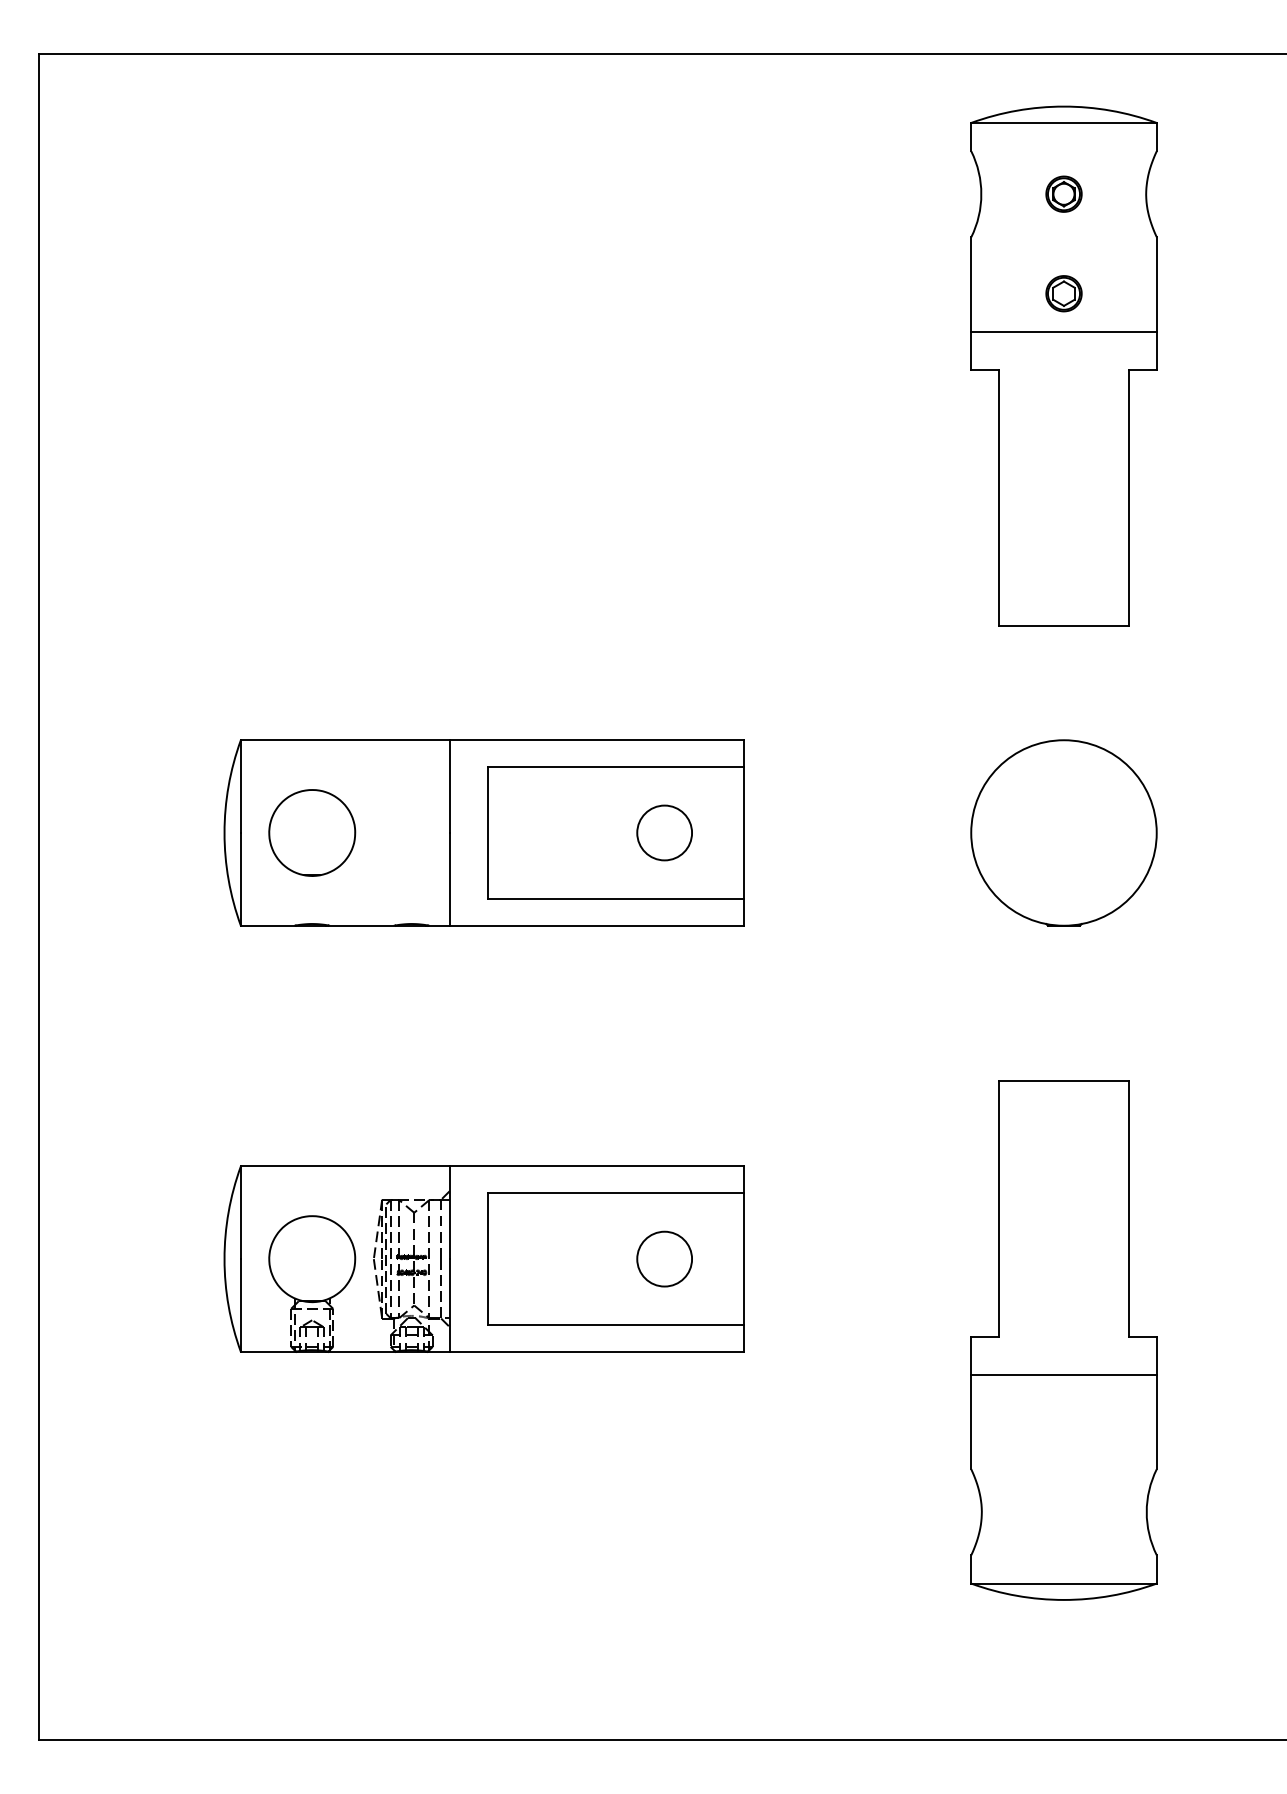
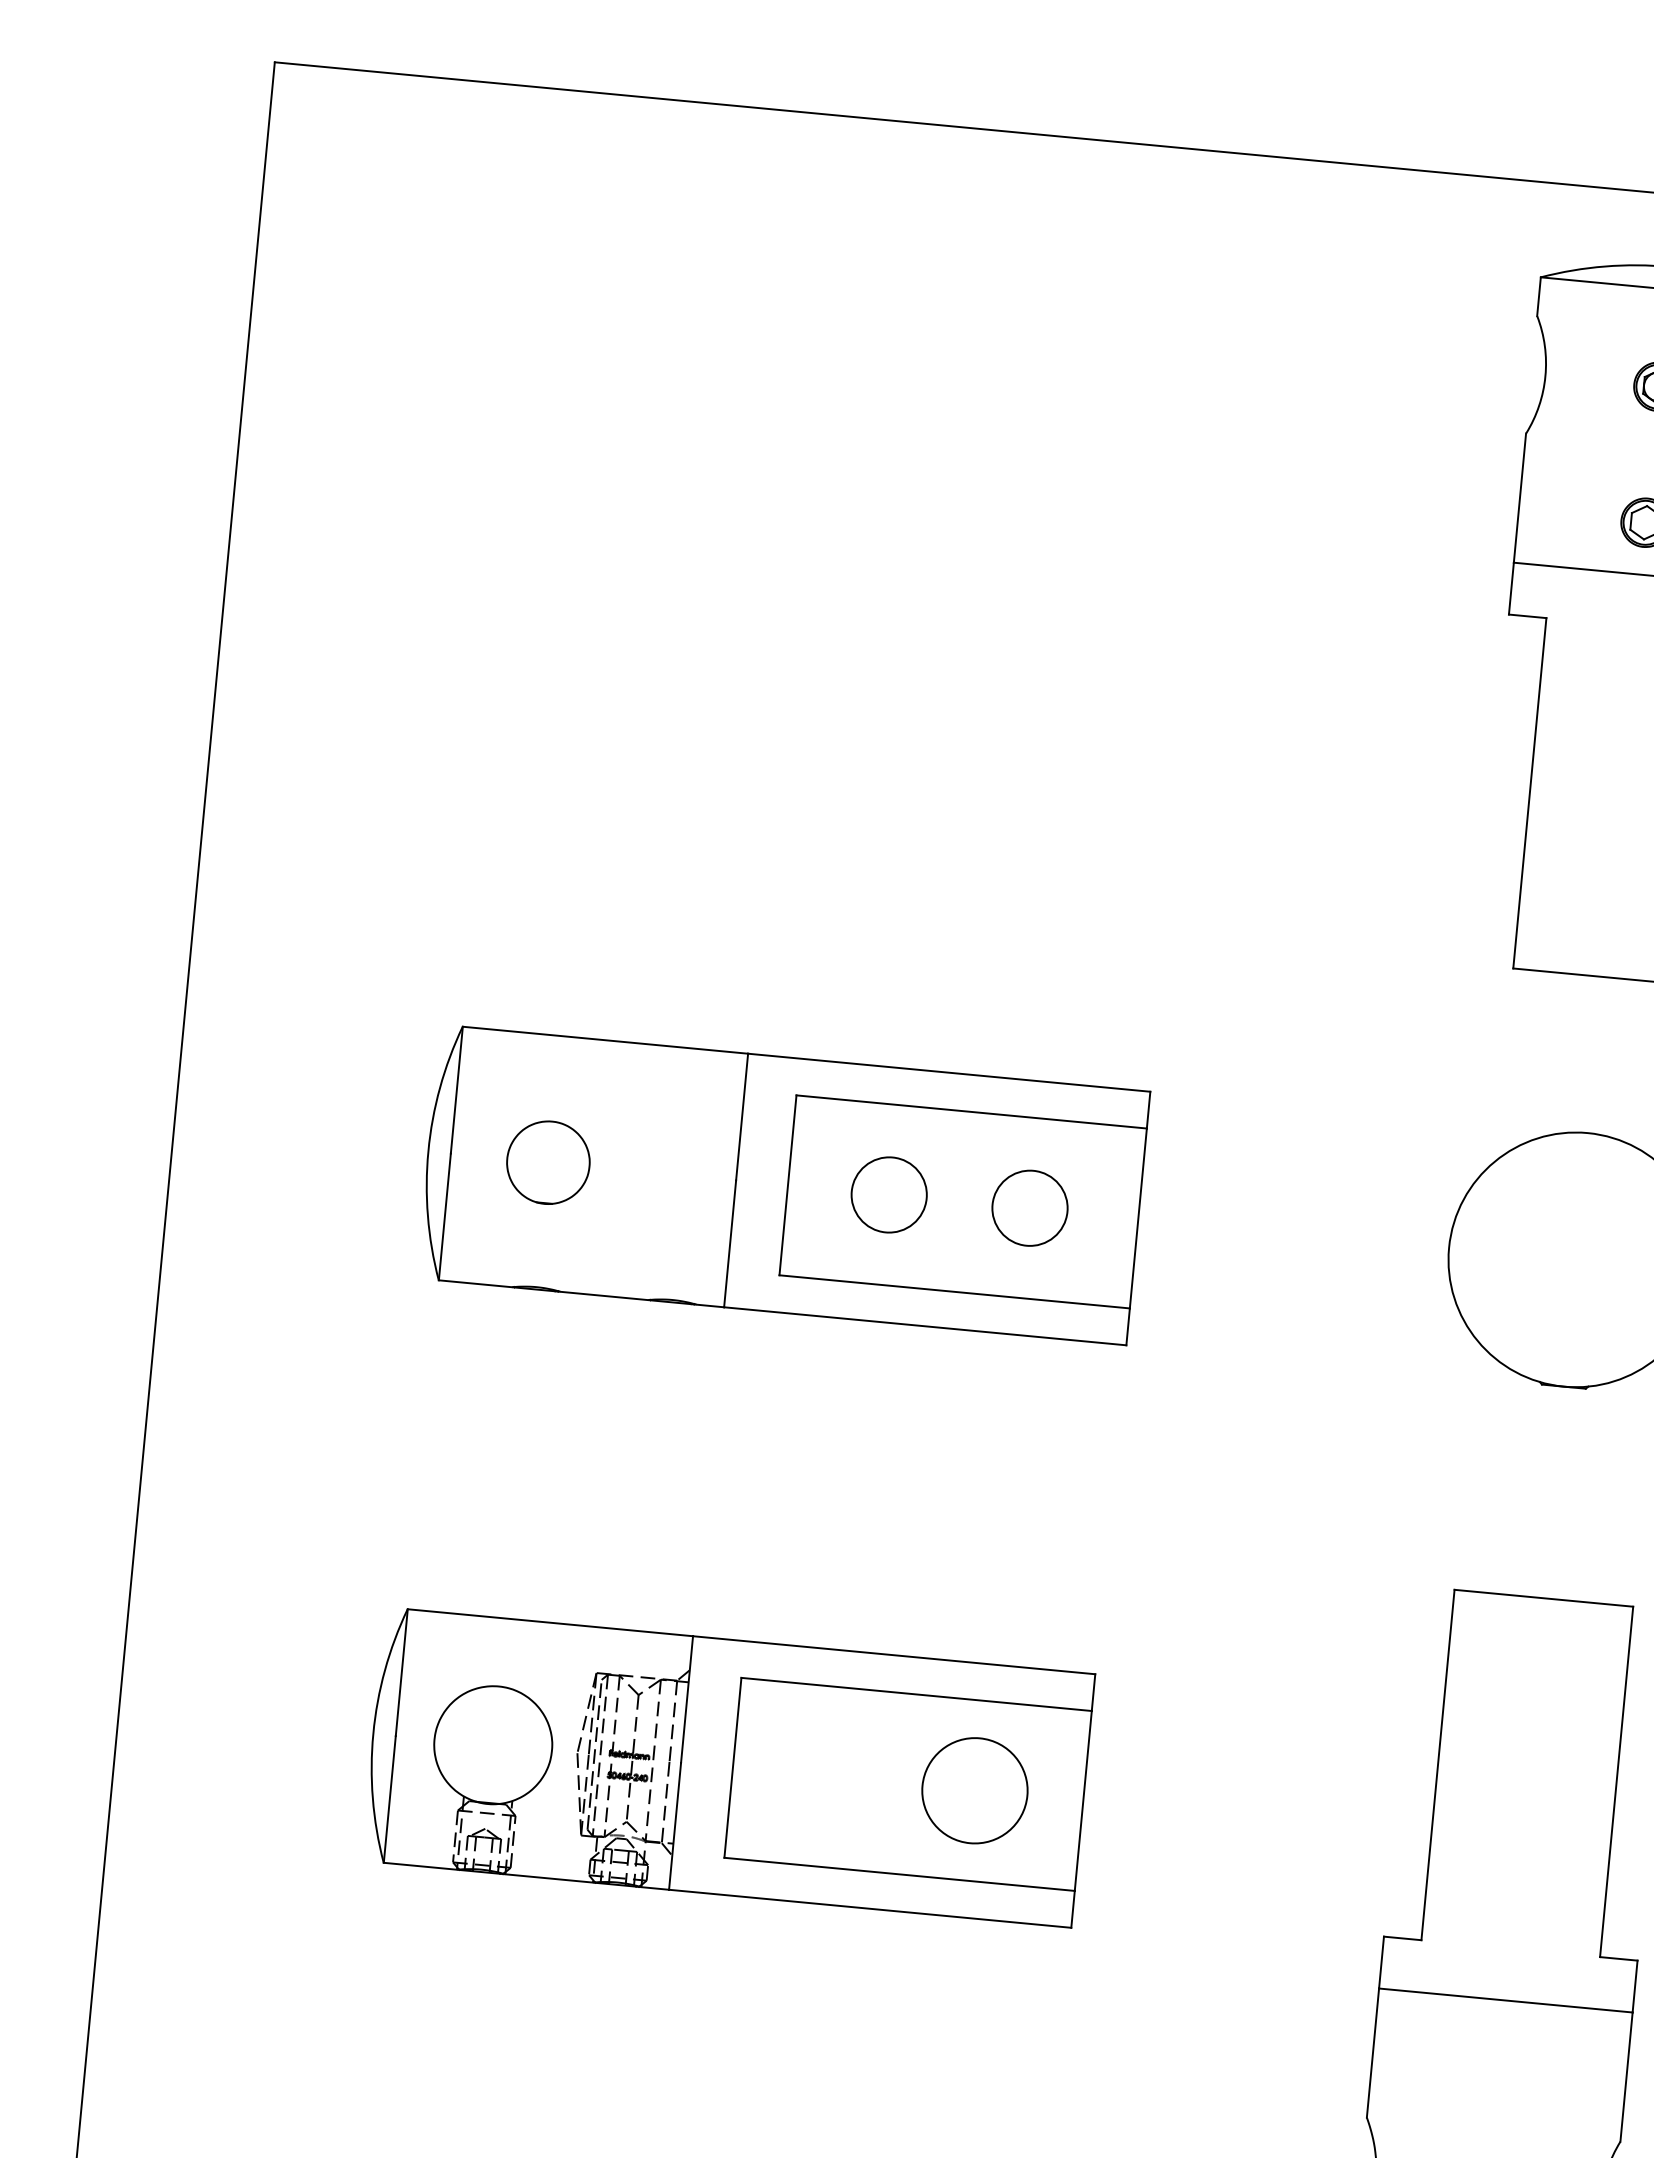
part: (312, 832) -> (548, 1162), size x0.7
circle: (561, 832) -> (889, 1194), added
circle: (664, 1258) -> (974, 1789), size x1.4

